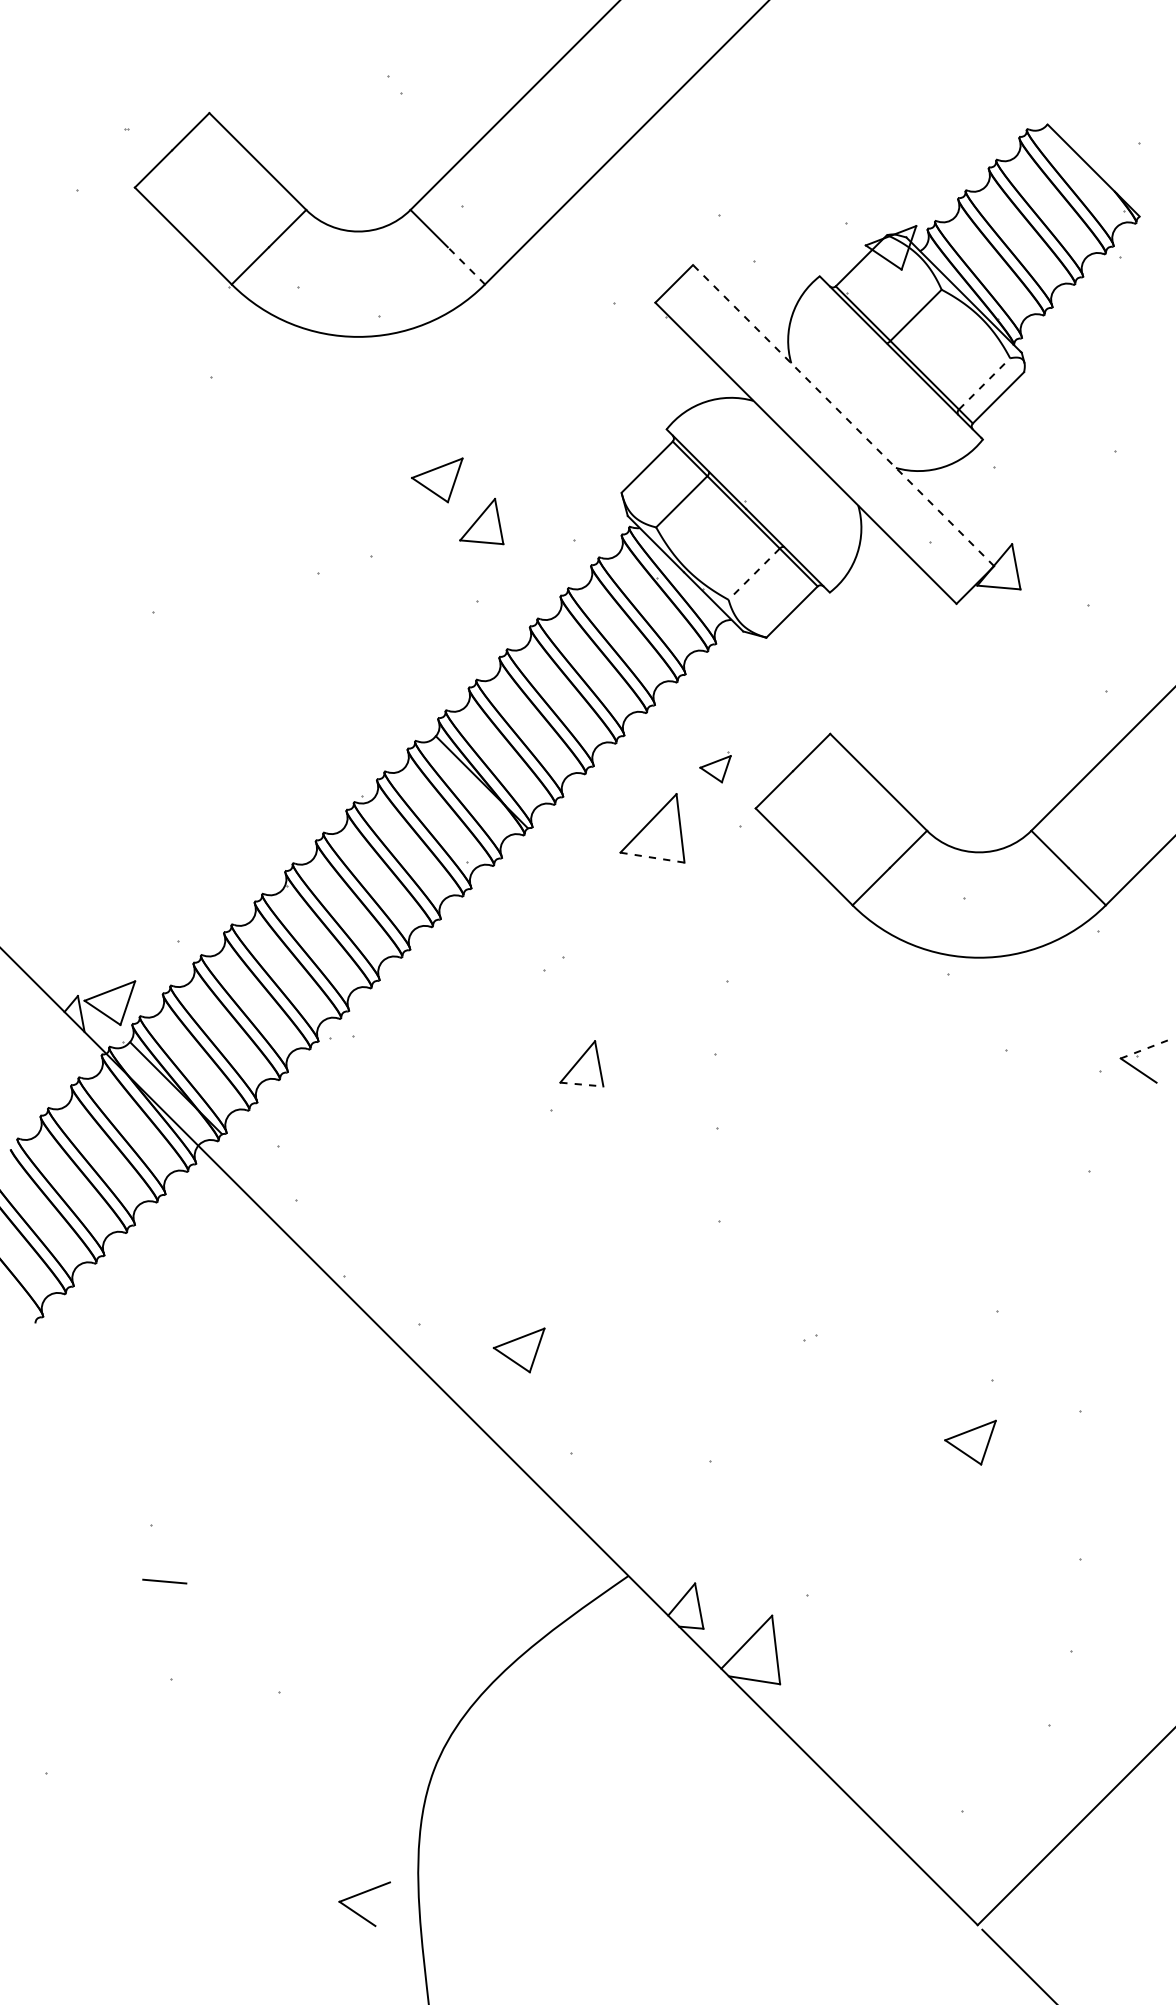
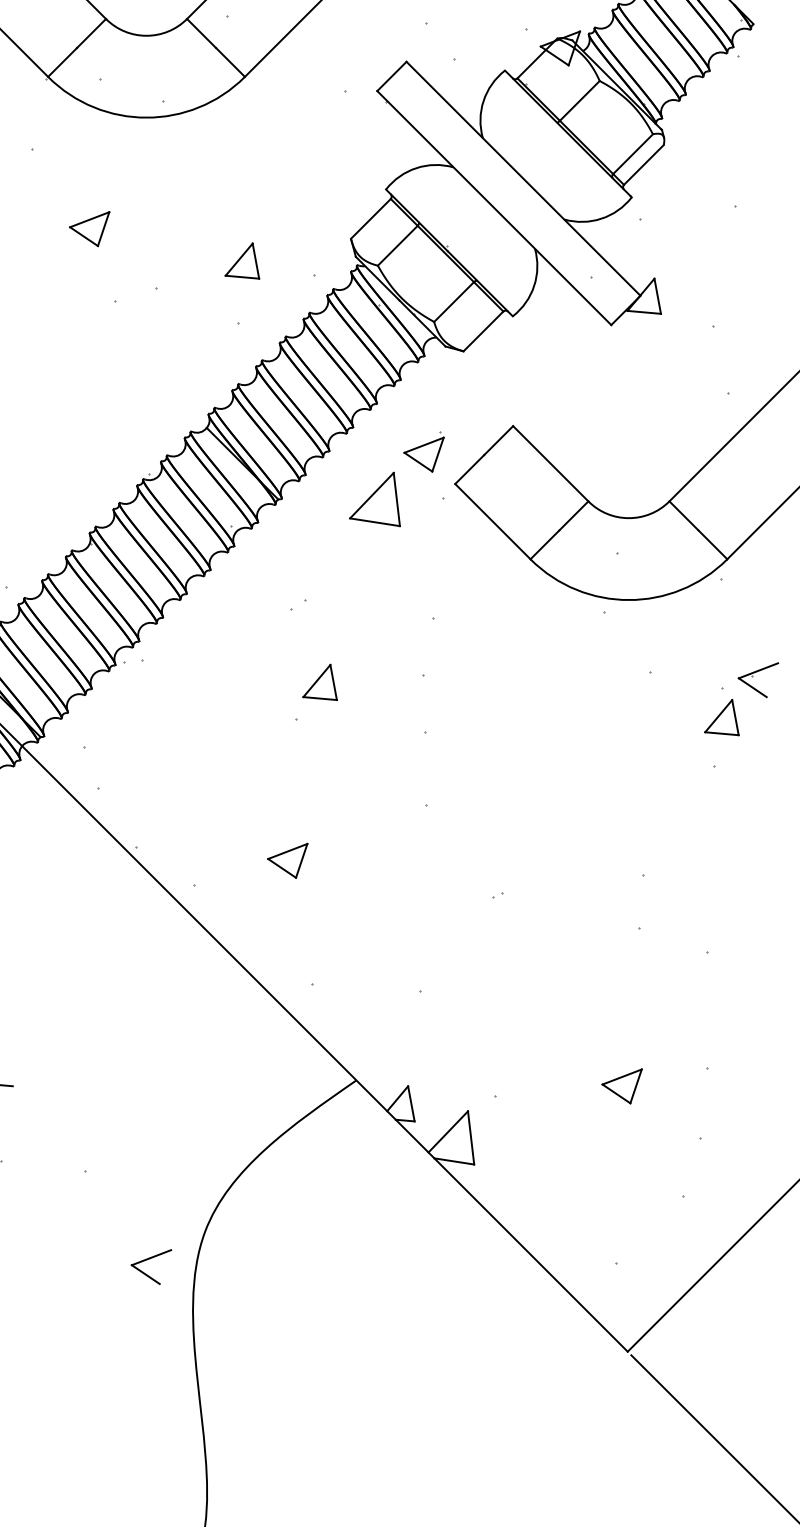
line: (466, 265) -> (230, 62), dashed -> solid
line: (984, 383) -> (633, 153), dashed -> solid
line: (843, 415) -> (523, 178), dashed -> solid
part: (437, 480) -> (89, 229), moved
line: (753, 574) -> (453, 302), dashed -> solid
part: (715, 766) -> (424, 451), size x1.67
line: (652, 857) -> (375, 522), dashed -> solid
line: (1146, 1048) -> (758, 670), dashed -> solid
line: (581, 1084) -> (319, 698), dashed -> solid
part: (1098, 1108) -> (721, 717), added
part: (518, 1350) -> (287, 860), moved
part: (970, 1442) -> (622, 1086), moved
part: (359, 1895) -> (147, 1260), moved

